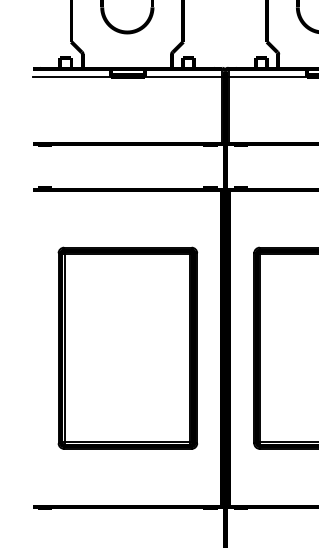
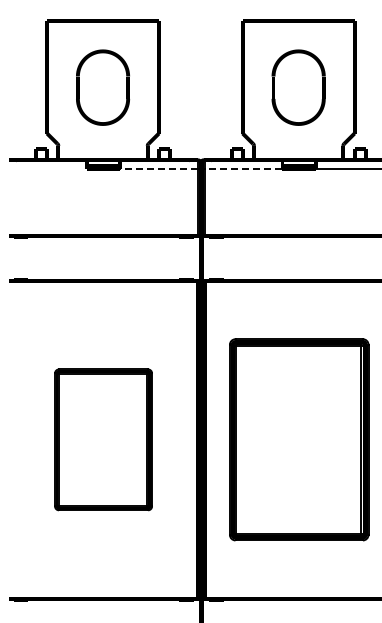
line: (71, 76) -> (47, 168), removed
line: (183, 76) -> (159, 168), solid -> dashed
line: (267, 76) -> (243, 168), solid -> dashed
part: (127, 347) -> (103, 439), size x0.7

